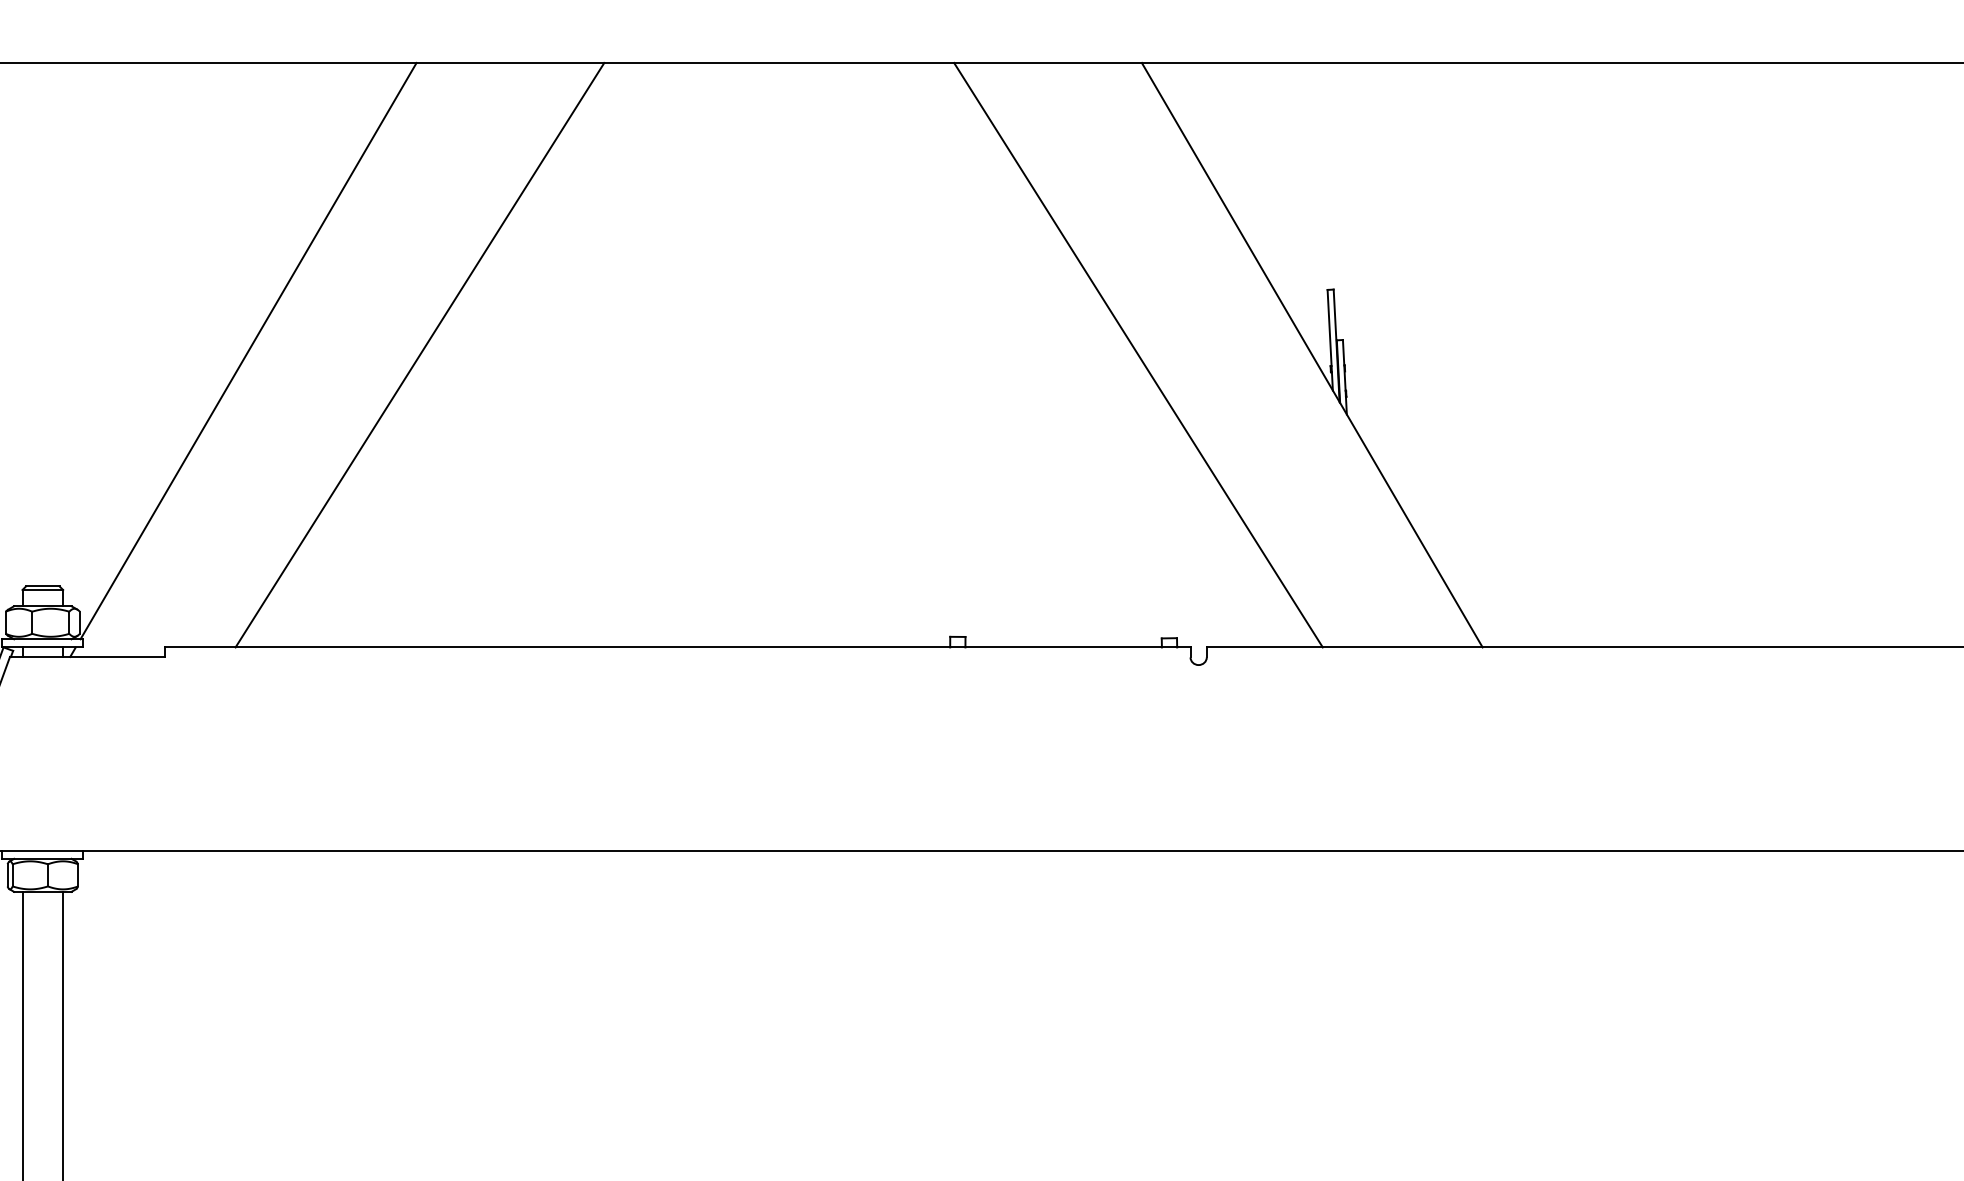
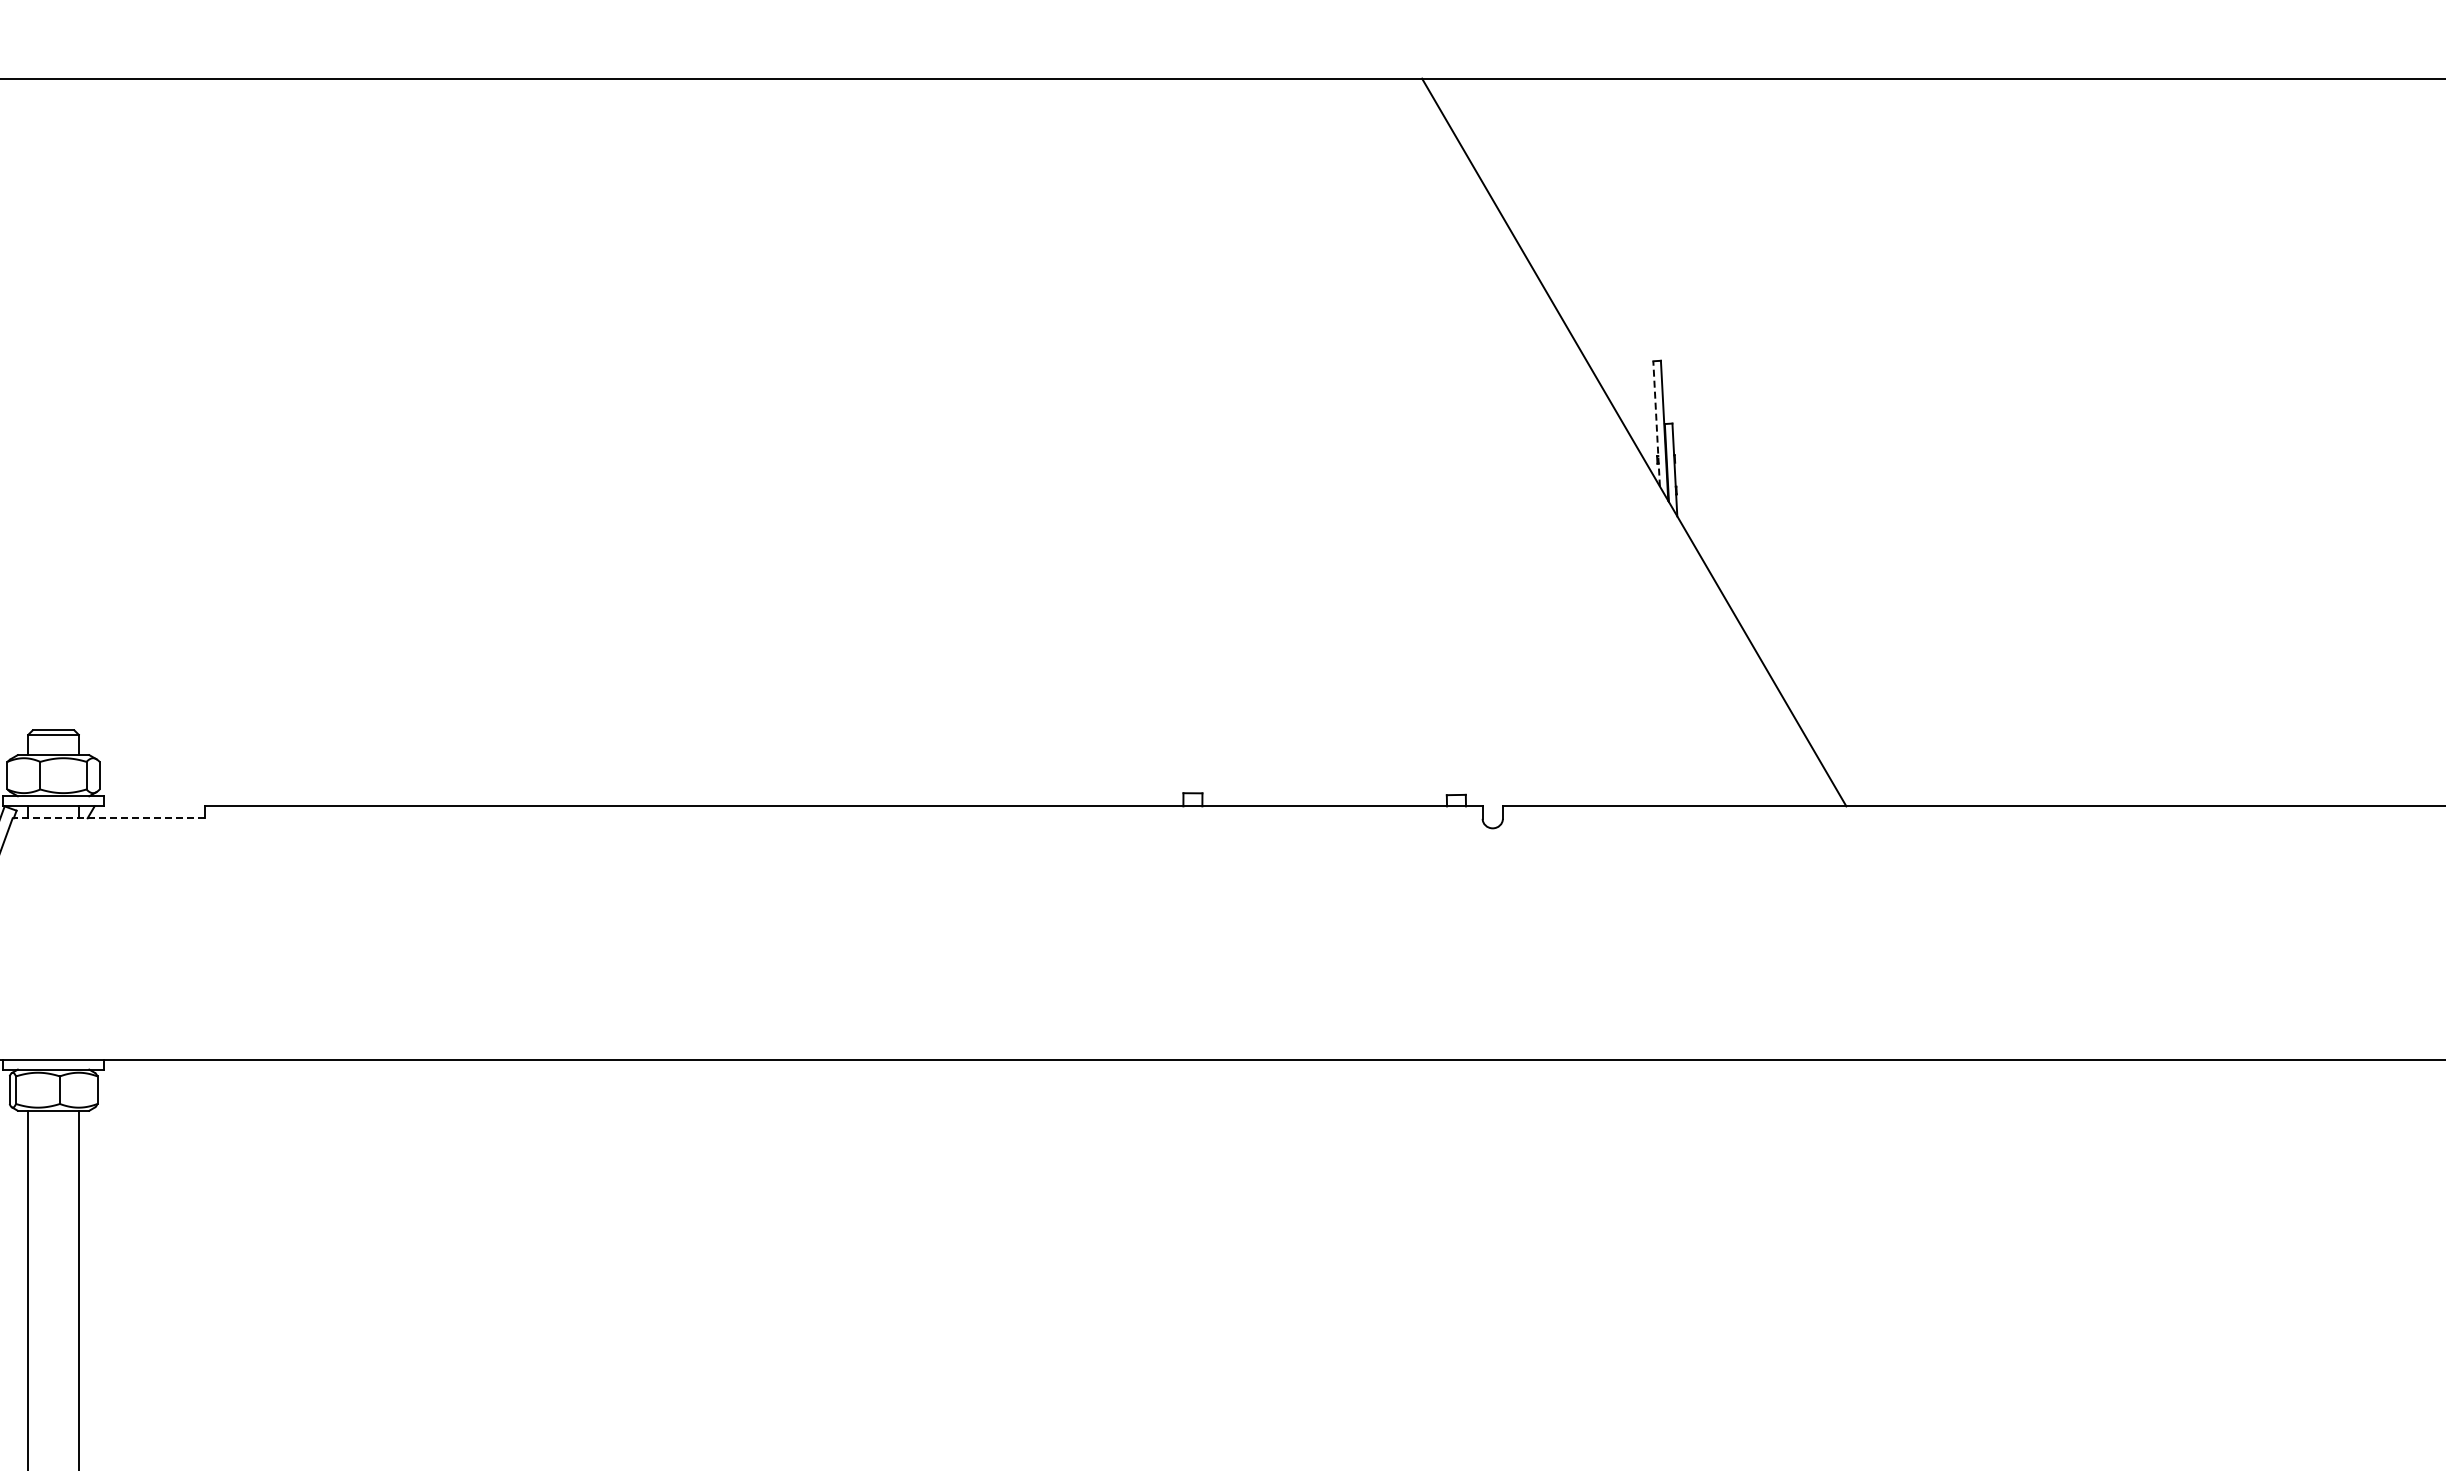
line: (1330, 339) -> (1656, 423), solid -> dashed
line: (248, 351) -> (309, 437), removed
line: (419, 355) -> (522, 442), removed
line: (1138, 355) -> (1417, 442), removed
line: (86, 657) -> (108, 818), solid -> dashed

